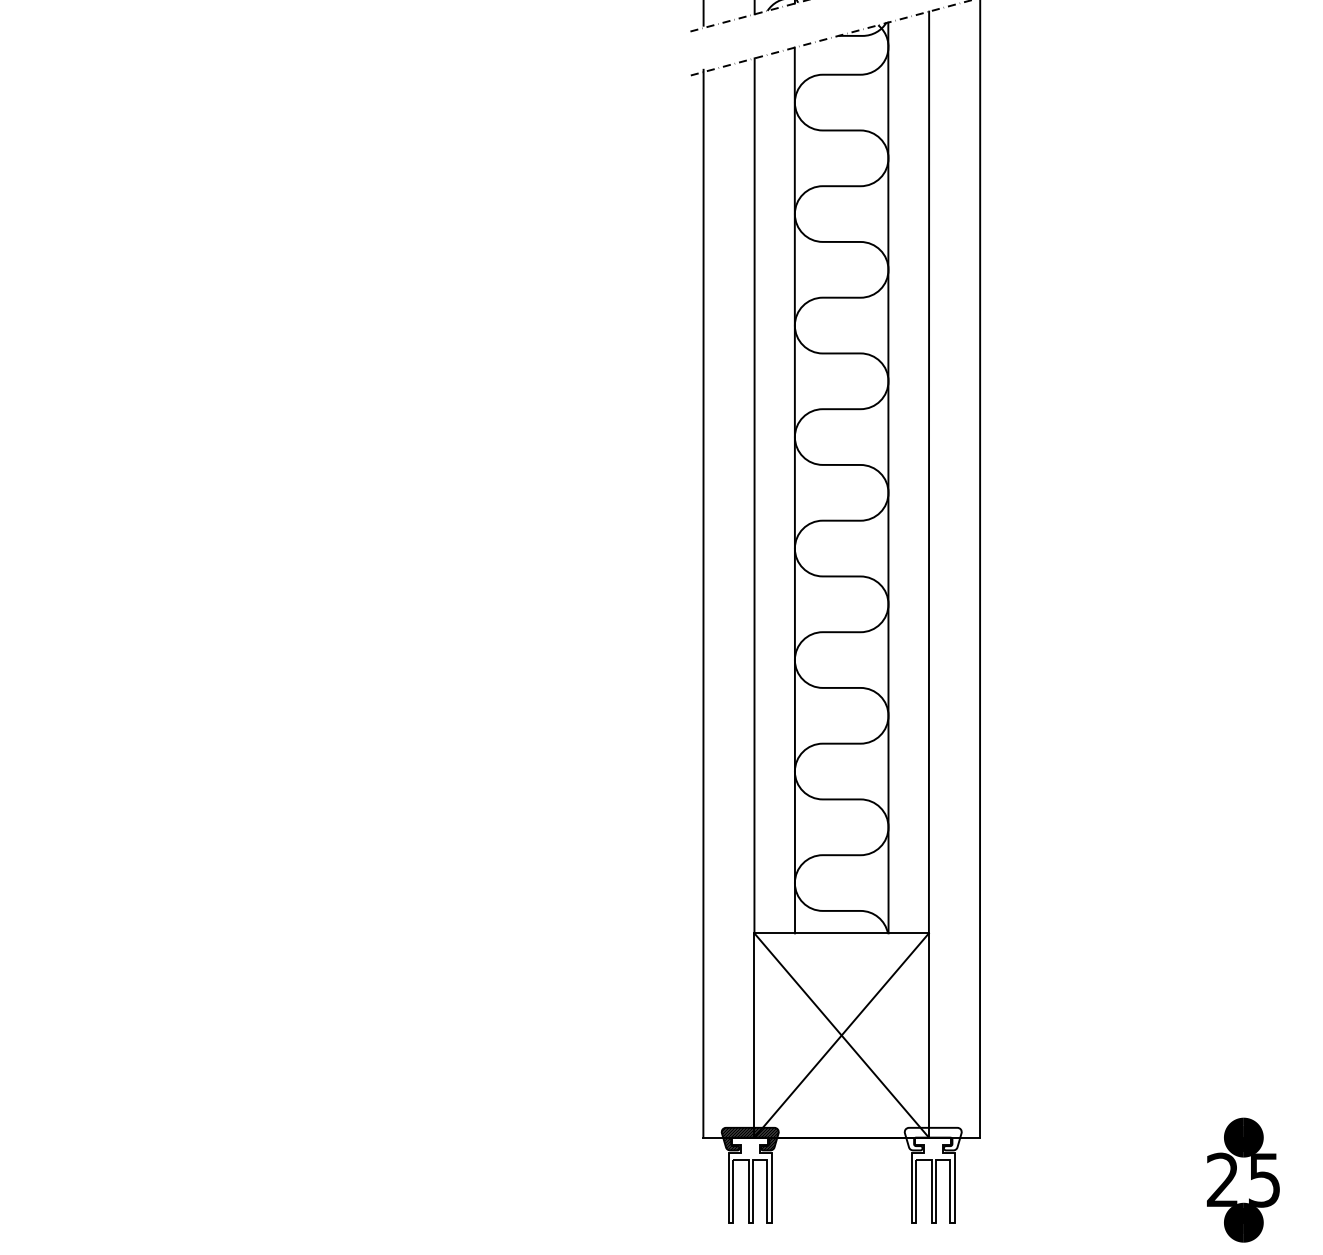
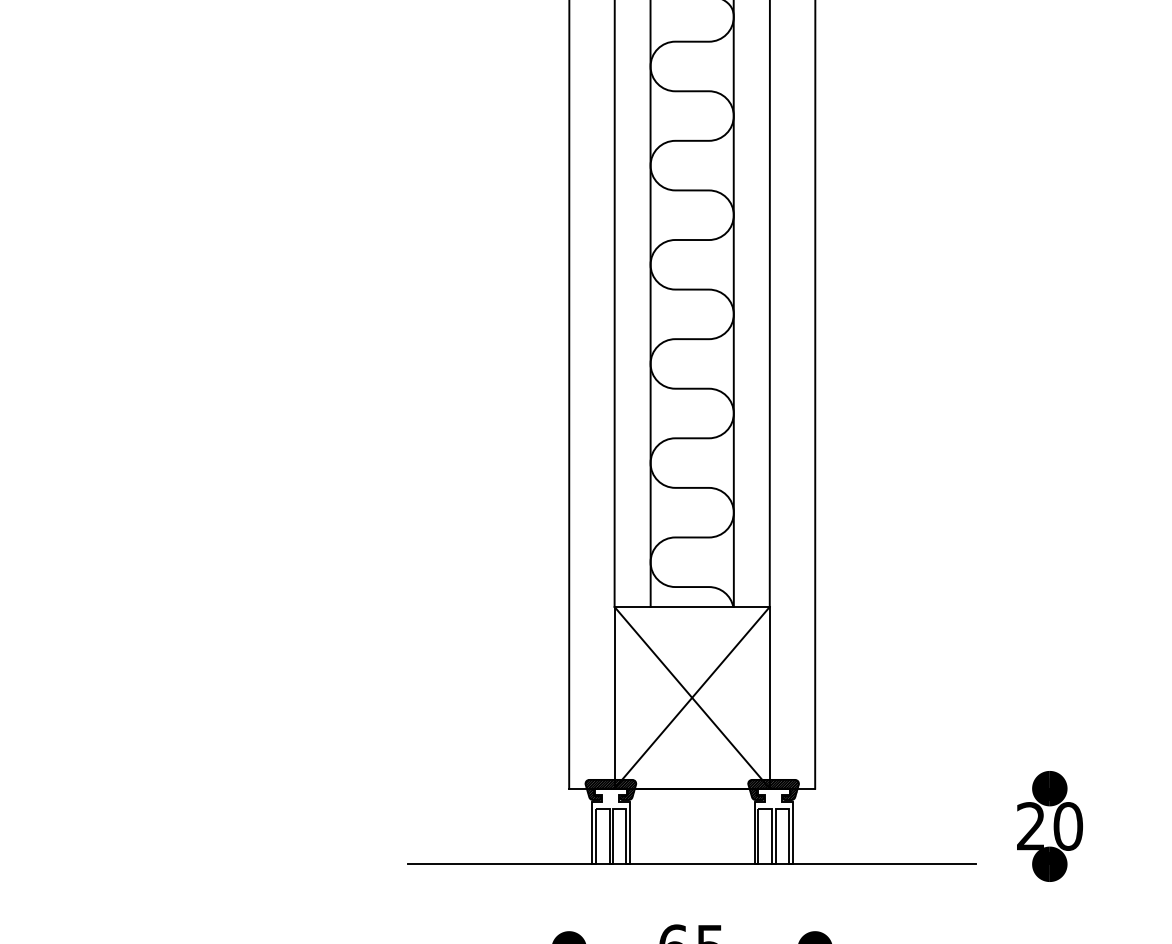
hatch: (932, 1138) -> (772, 789), added
text: (1264, 1179) -> (1068, 825), 25 -> 20
line: (841, 1222) -> (692, 864), added

